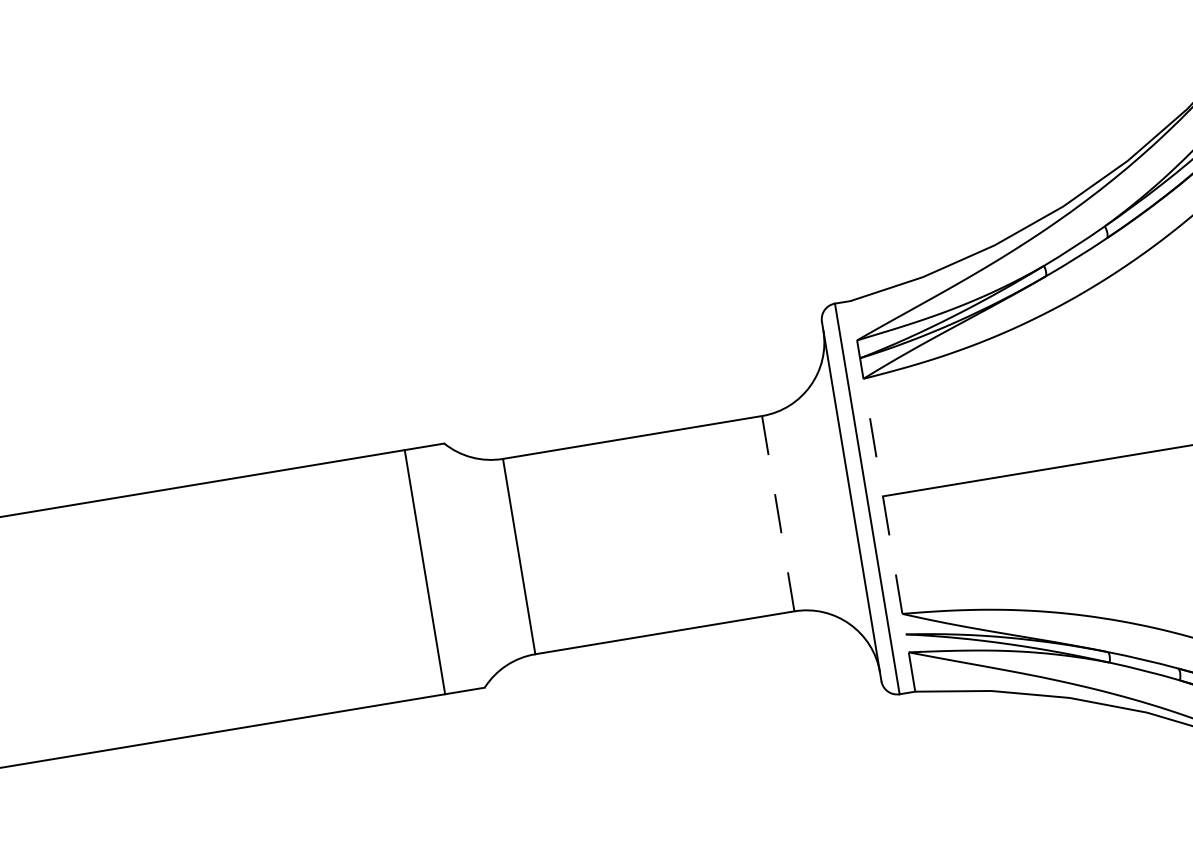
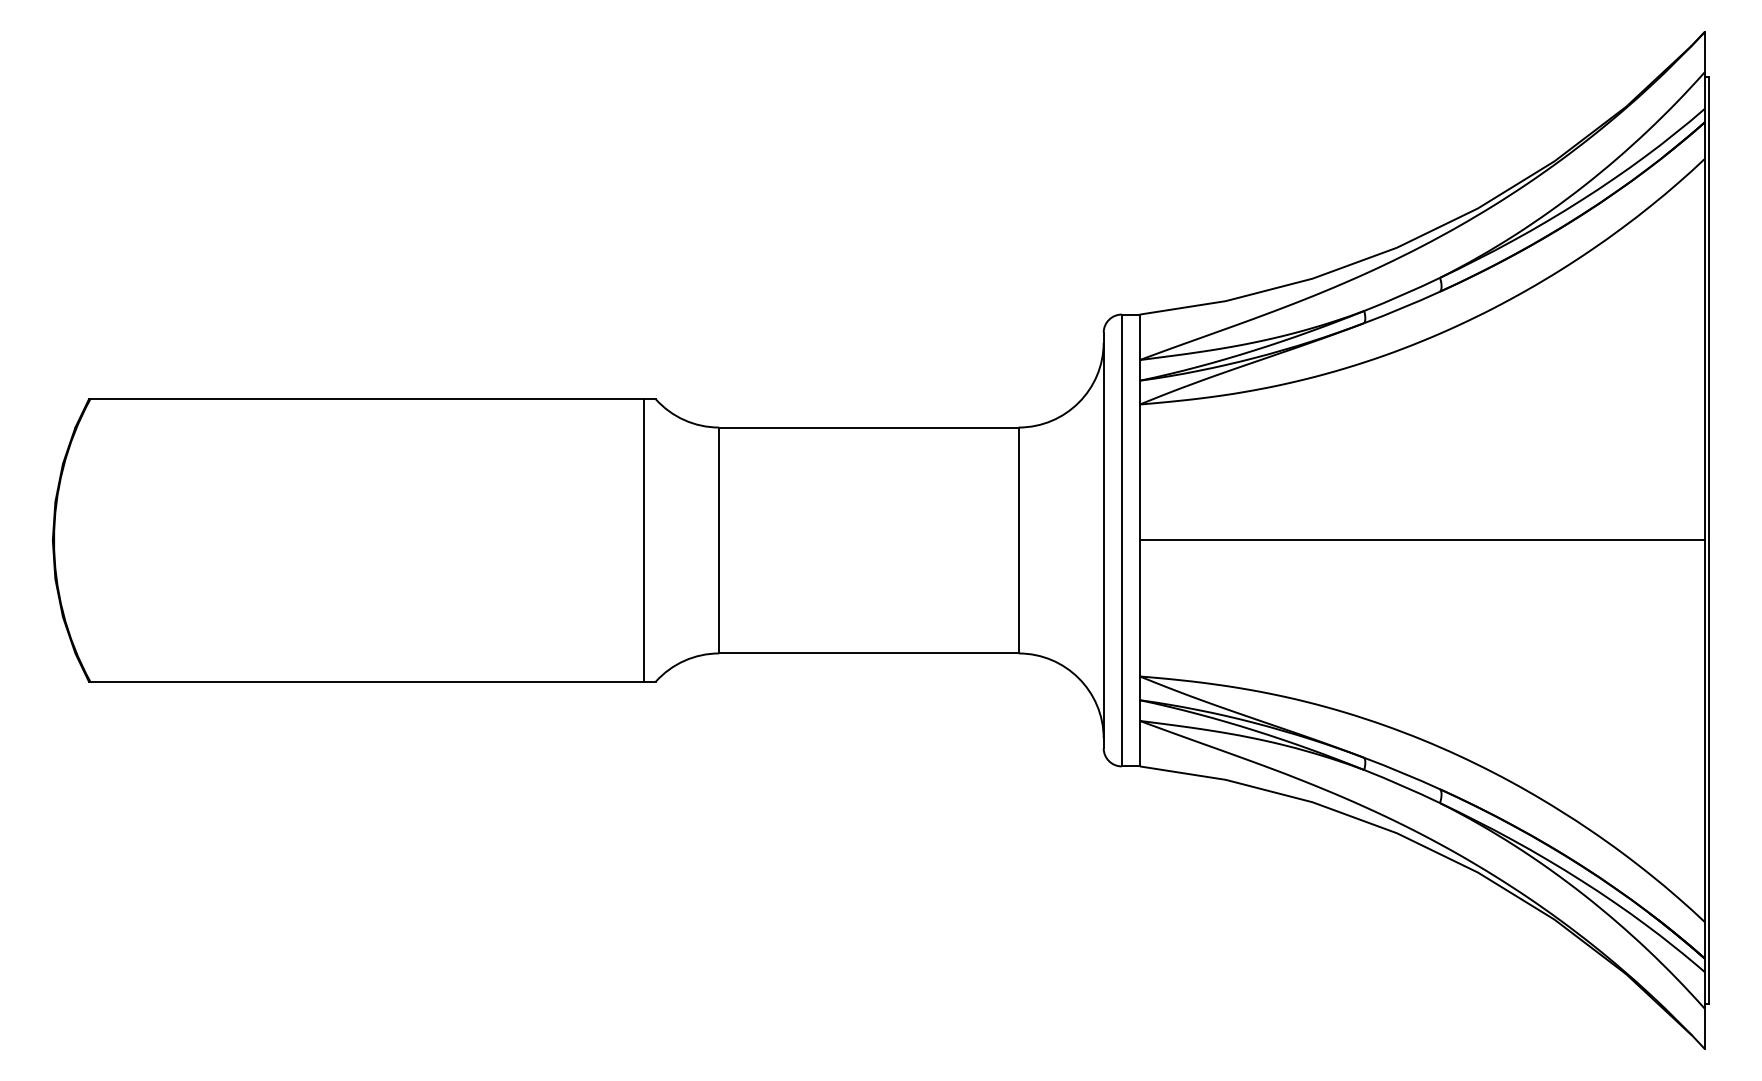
line: (882, 496) -> (1139, 540), dashed -> solid
line: (778, 513) -> (1018, 540), dashed -> solid
line: (425, 572) -> (644, 540), moved

